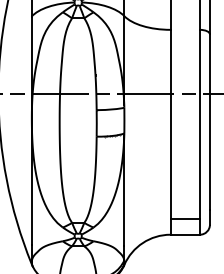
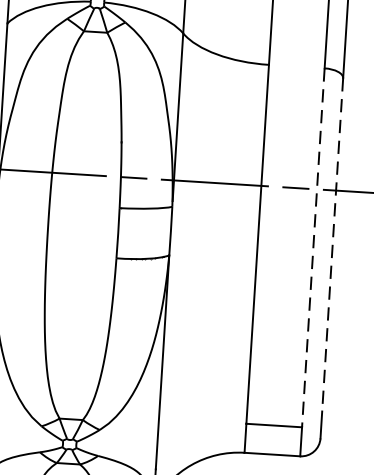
line: (209, 122) -> (331, 244), solid -> dashed
line: (199, 124) -> (312, 247), solid -> dashed

